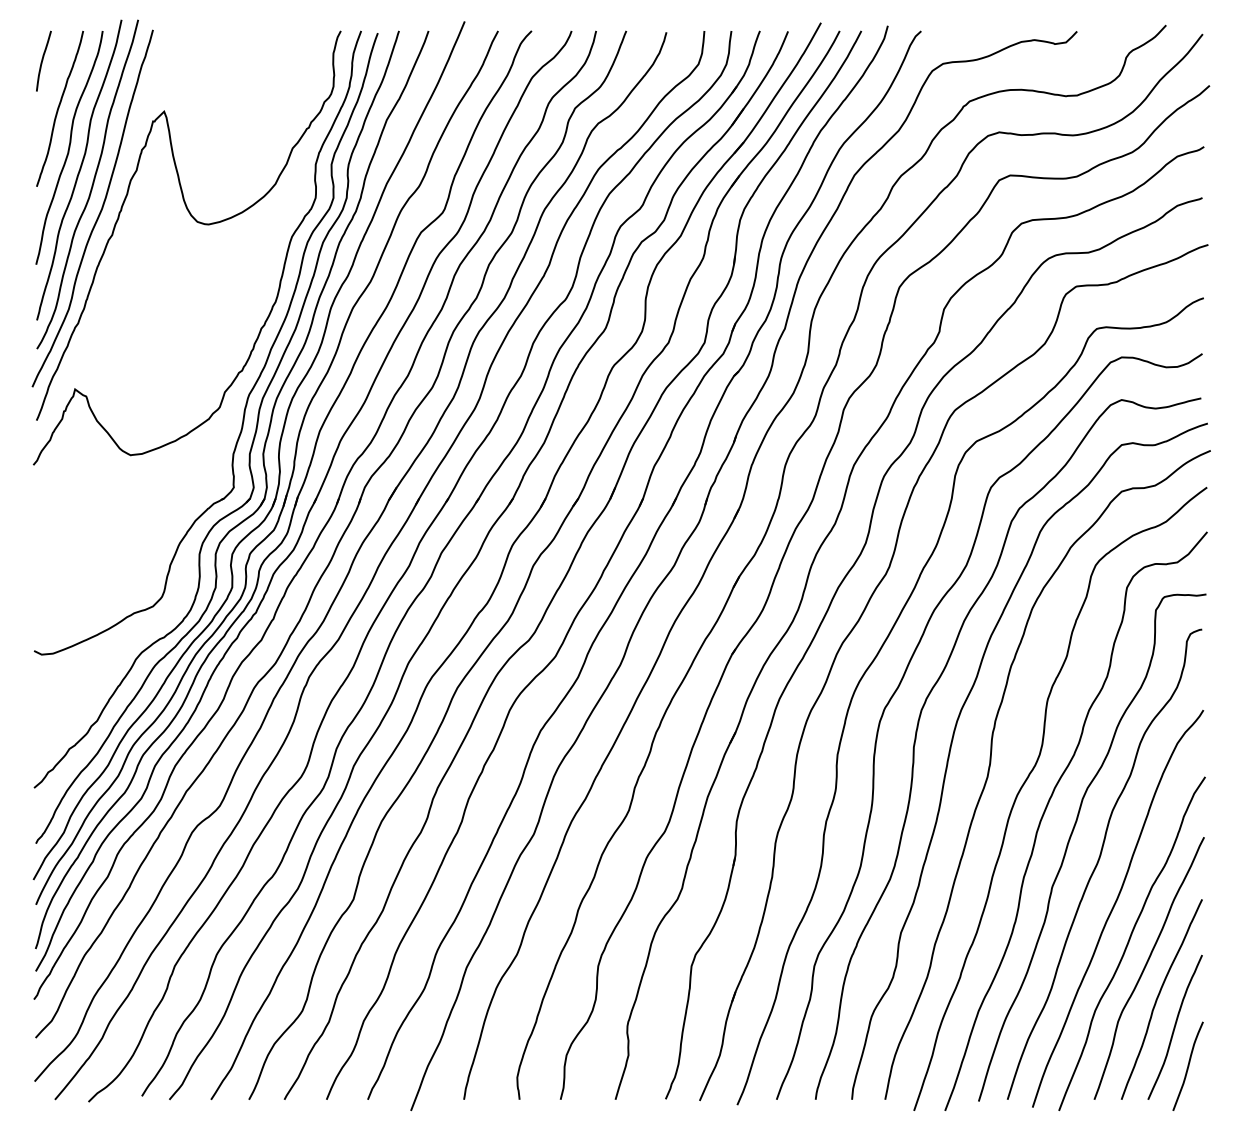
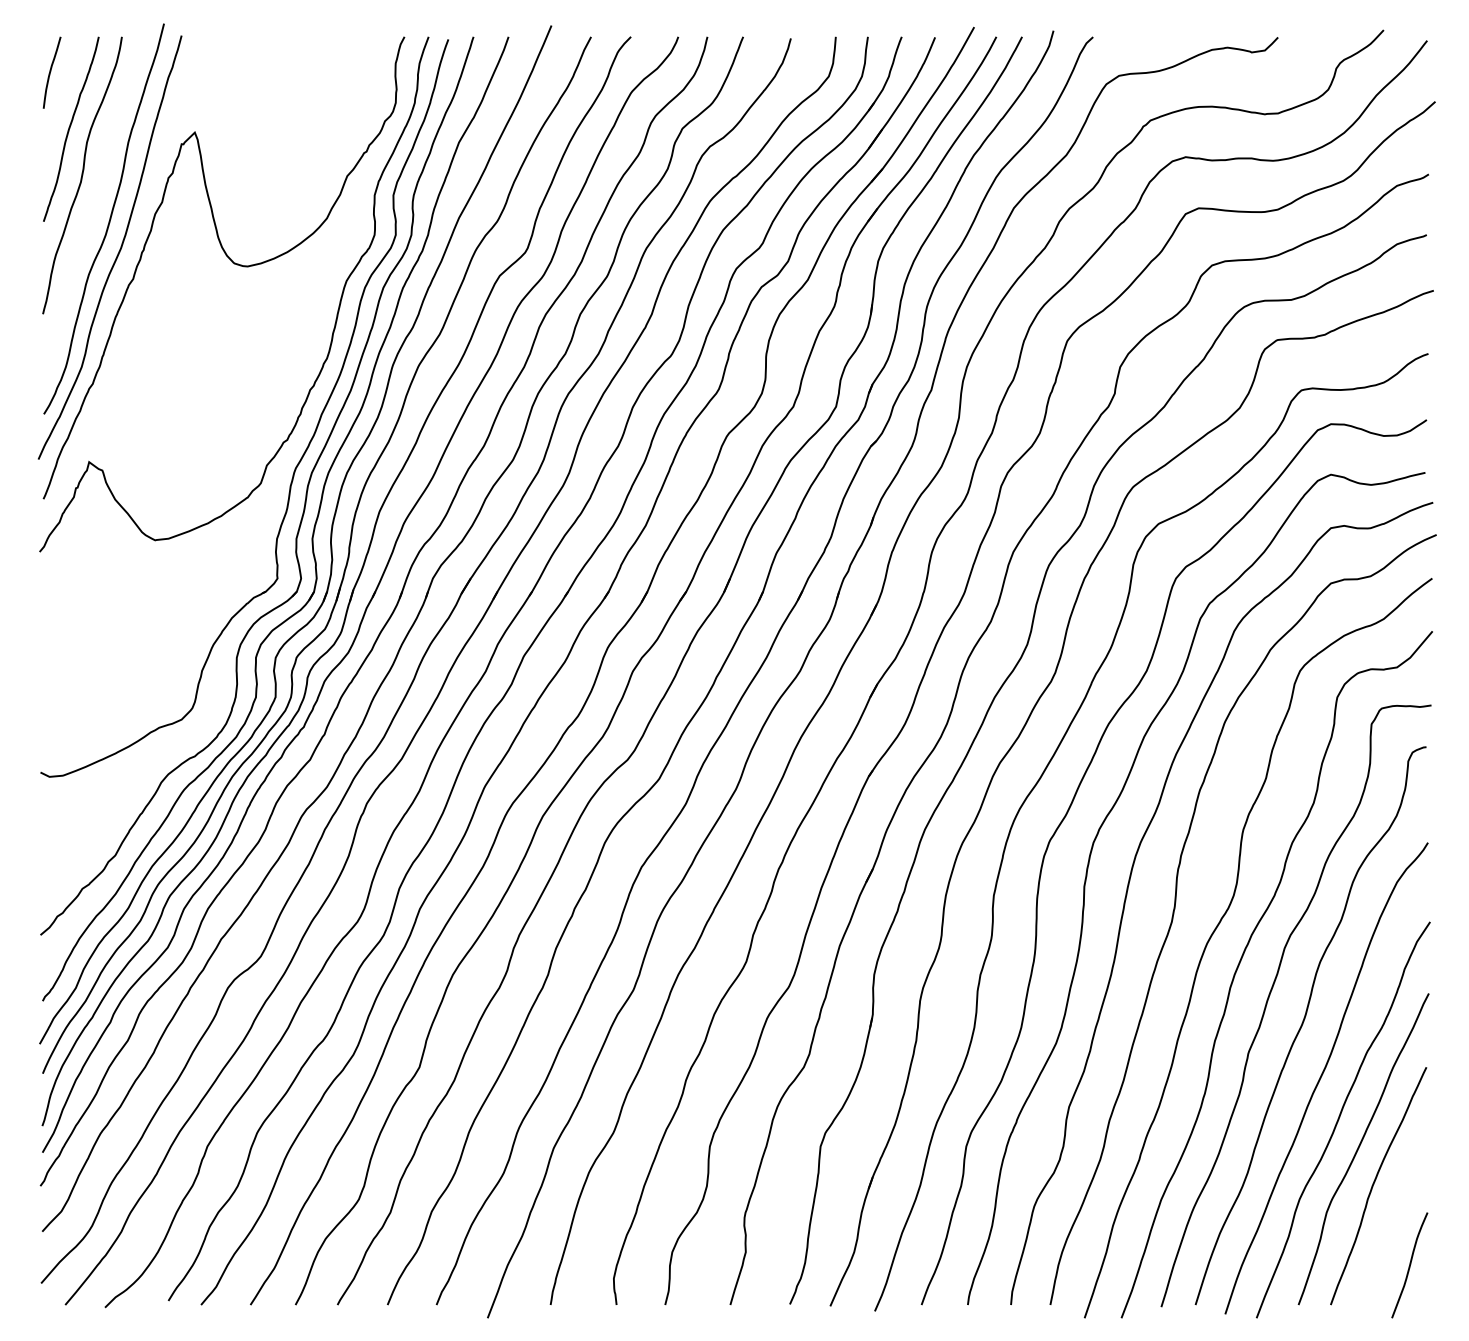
curve: (79, 169) -> (94, 201), removed
curve: (1175, 1027) -> (1394, 1219), removed

